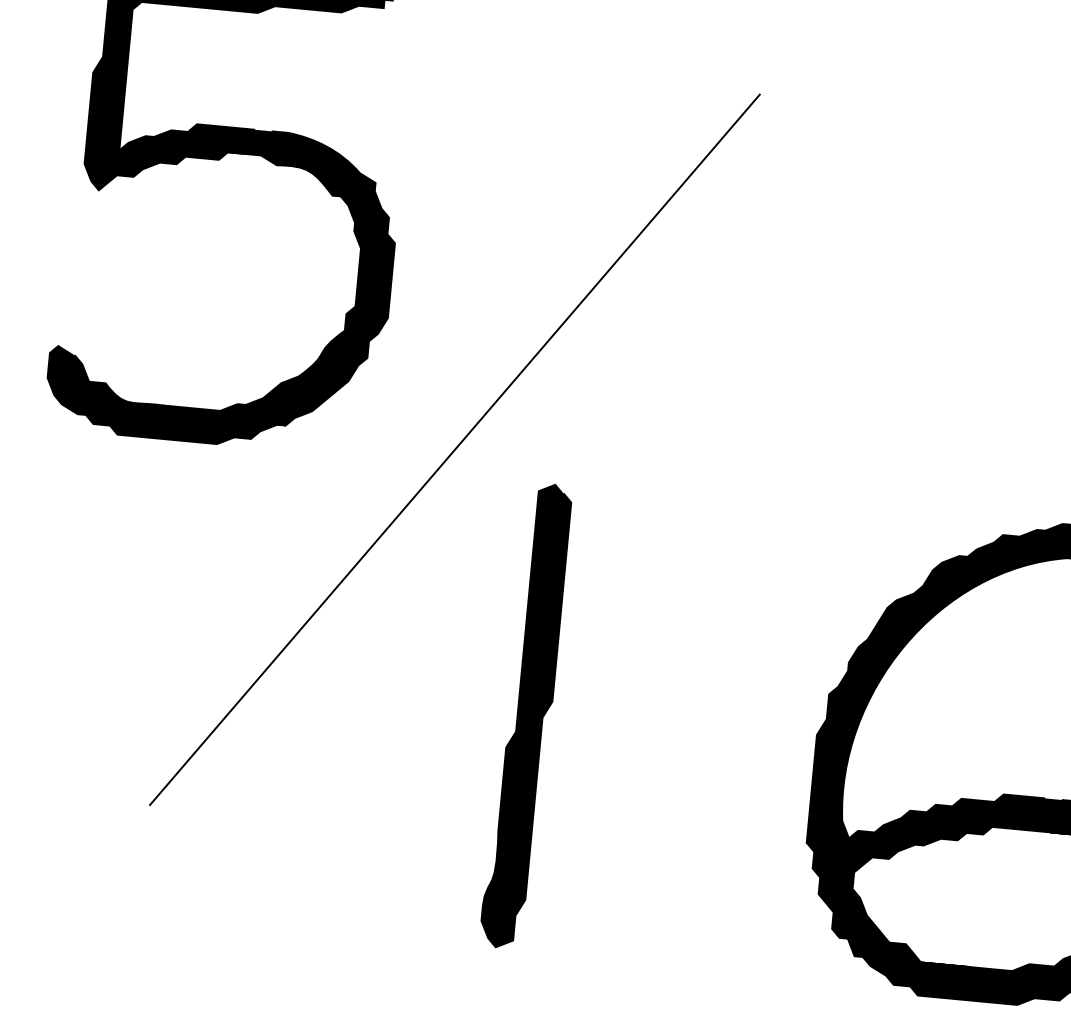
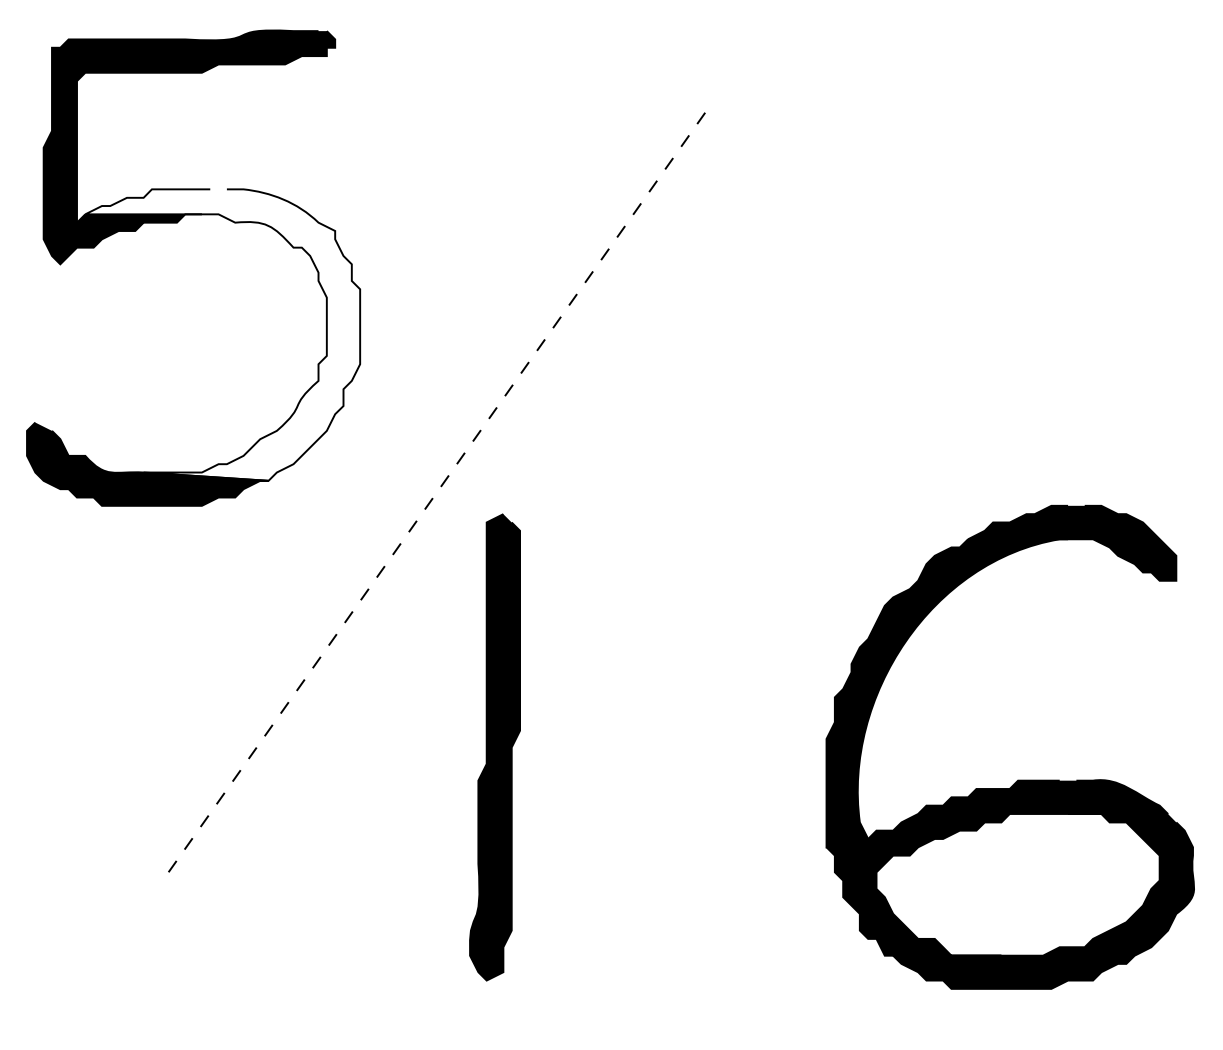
fill: (253, 275) -> (222, 334), removed
line: (455, 449) -> (439, 488), solid -> dashed
part: (525, 715) -> (494, 747), moved

